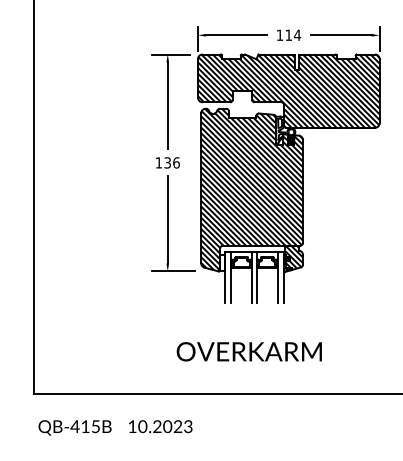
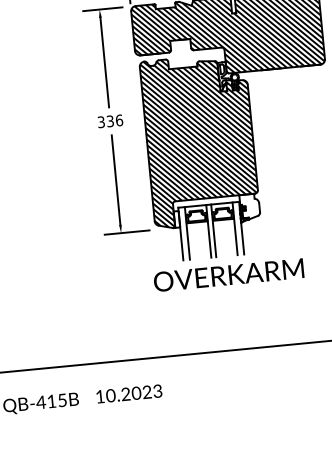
text: (158, 162) -> (100, 121), 136 -> 336
hatch: (293, 257) -> (249, 206), removed
text: (248, 351) -> (227, 275), moved

